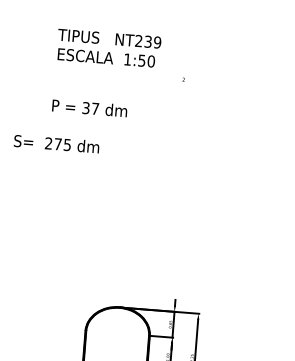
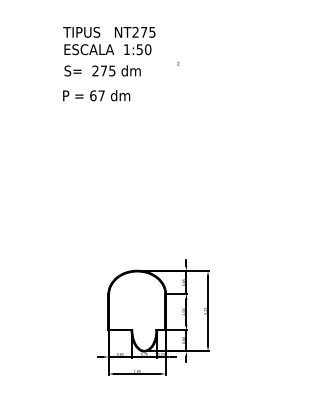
text: (153, 41) -> (148, 31), NT239 -> NT275
text: (86, 107) -> (93, 95), 37 -> 67
text: (56, 143) -> (102, 70), moved

